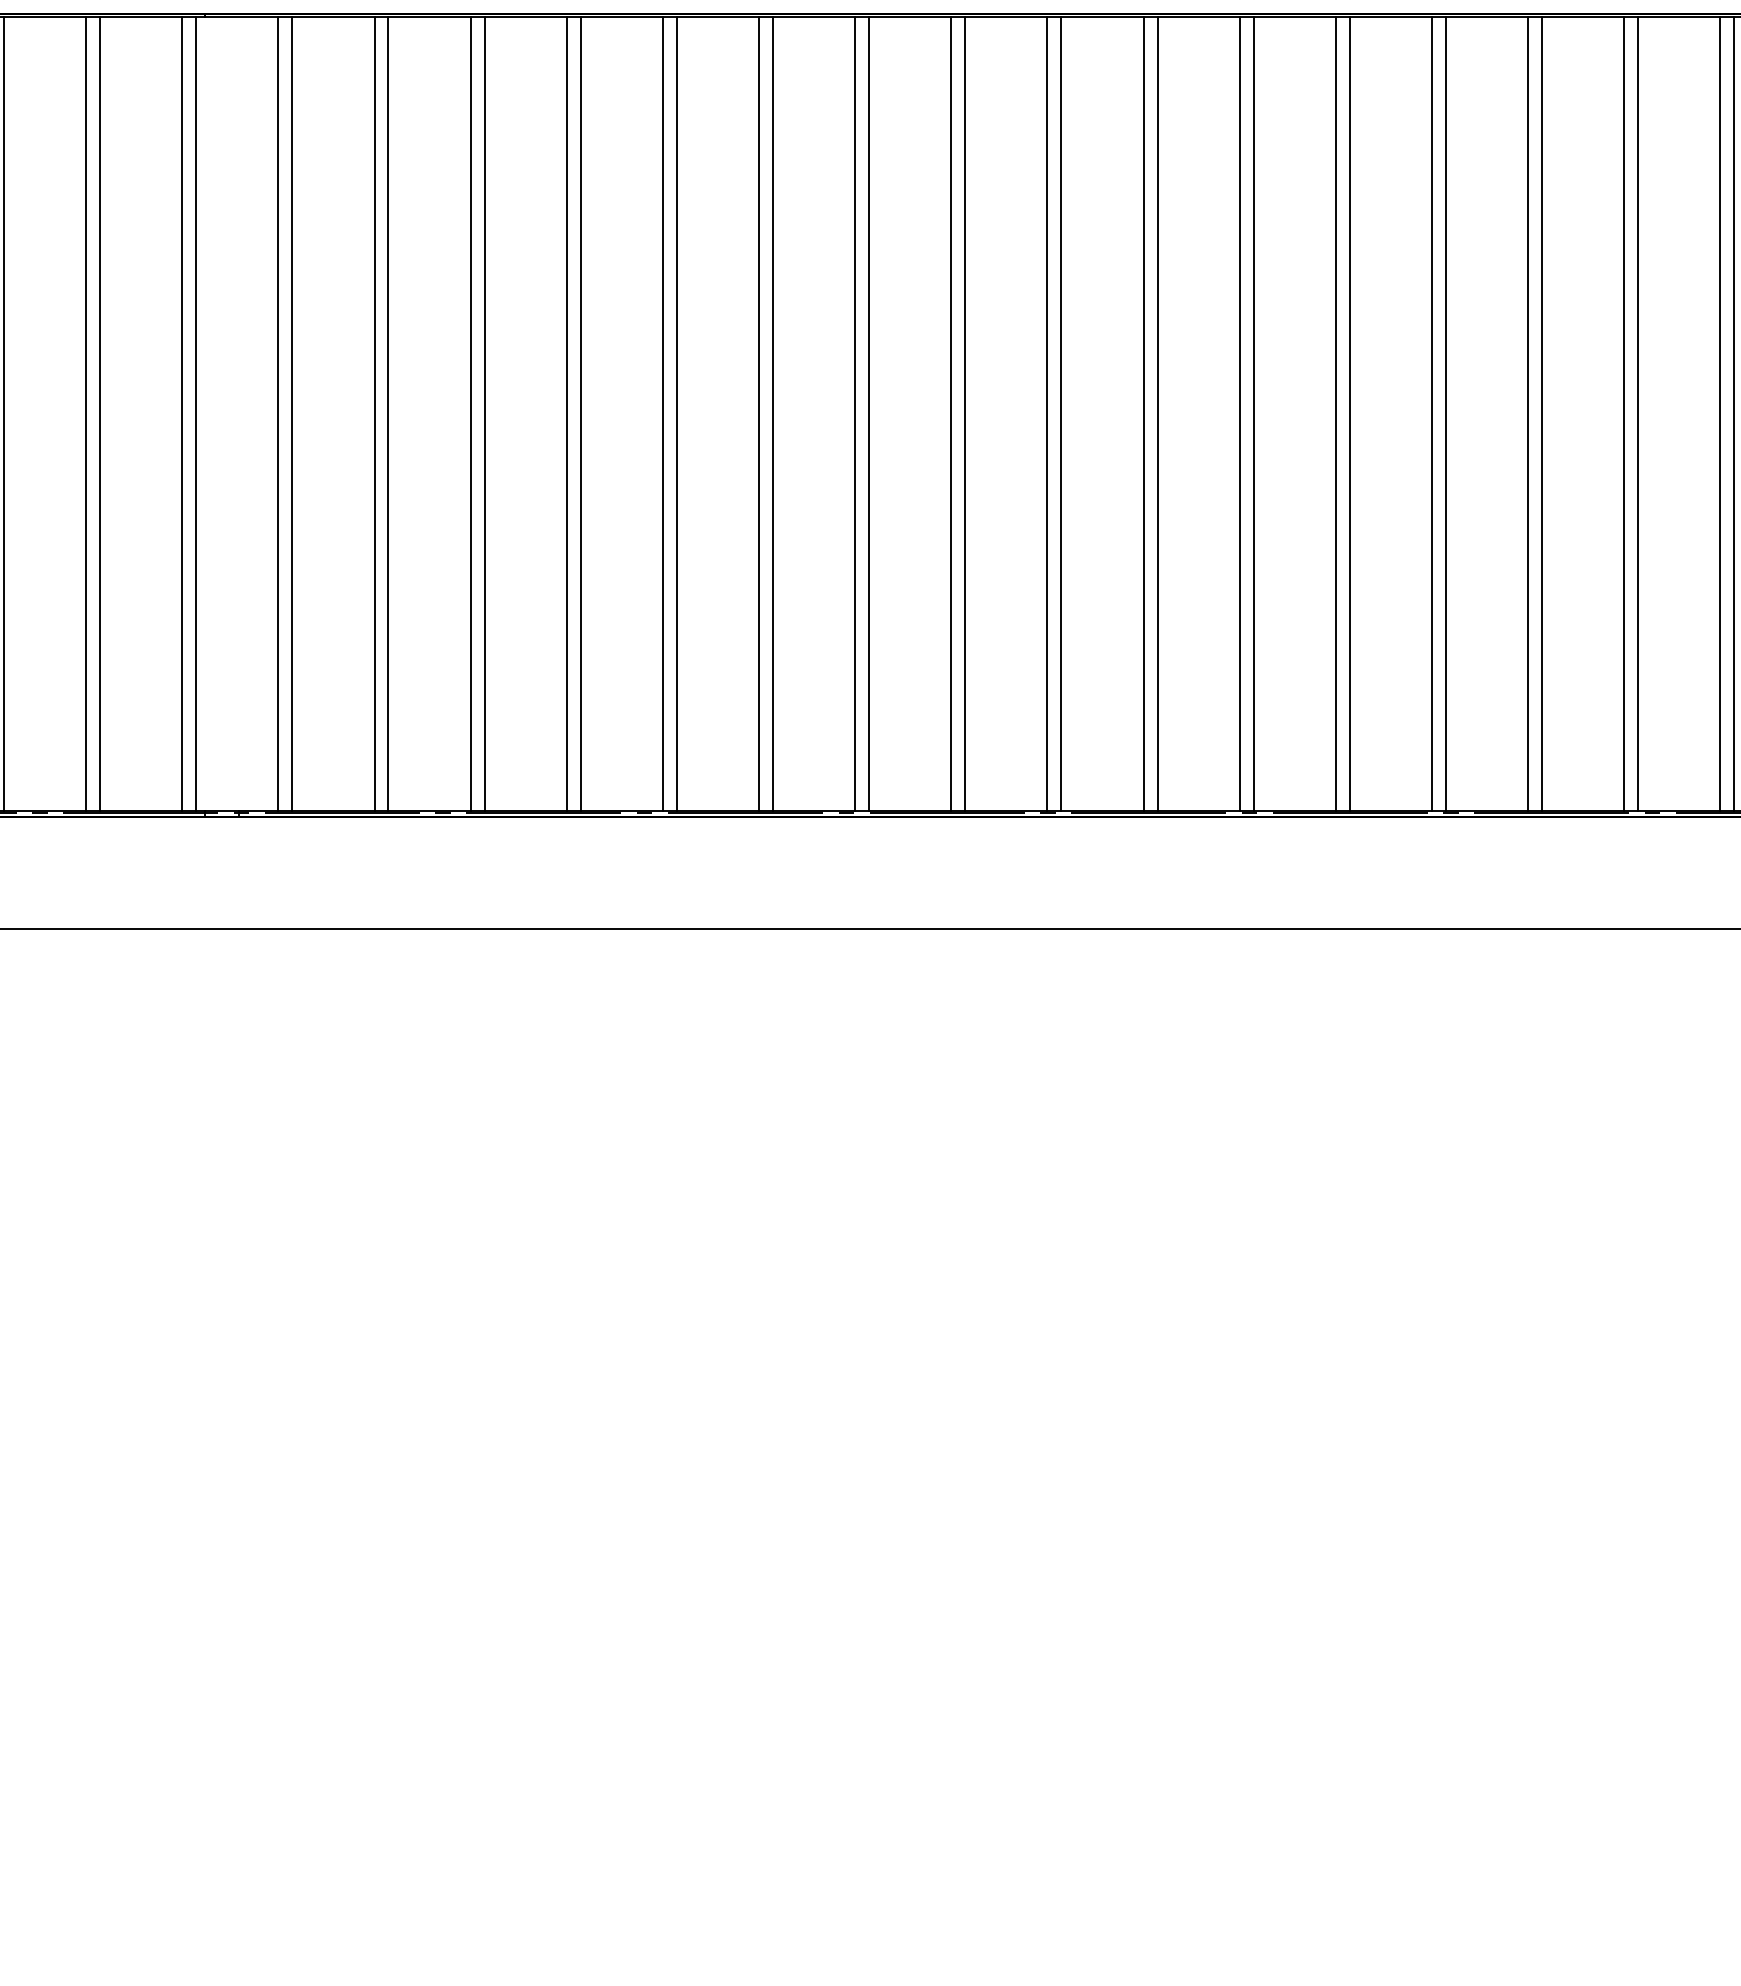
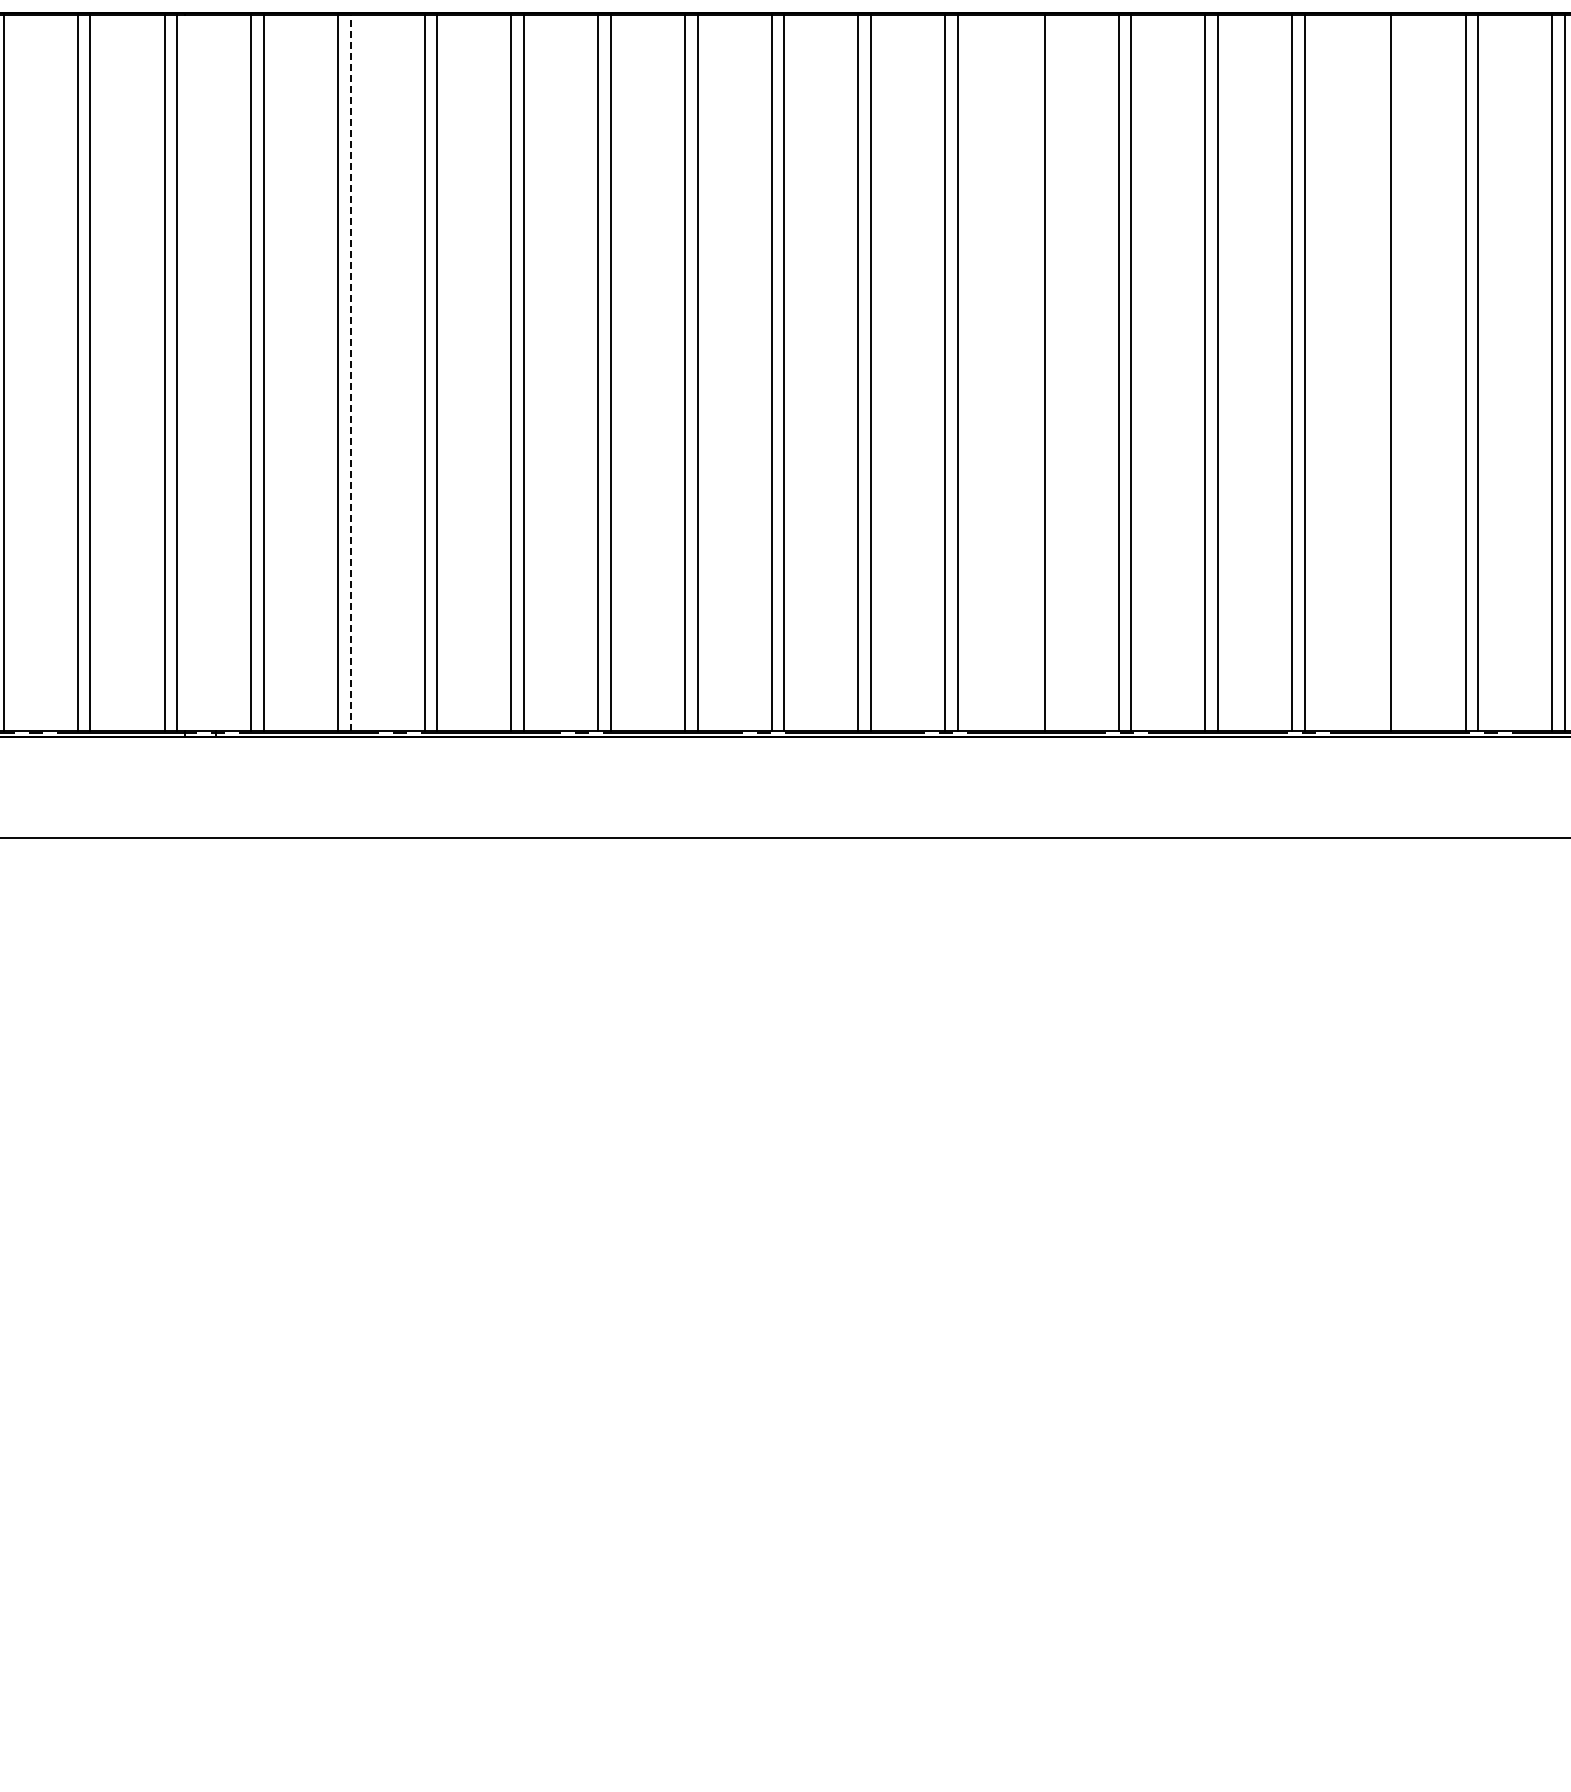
line: (388, 412) -> (350, 372), solid -> dashed
line: (1143, 413) -> (1031, 373), removed
line: (1527, 413) -> (1378, 373), removed

